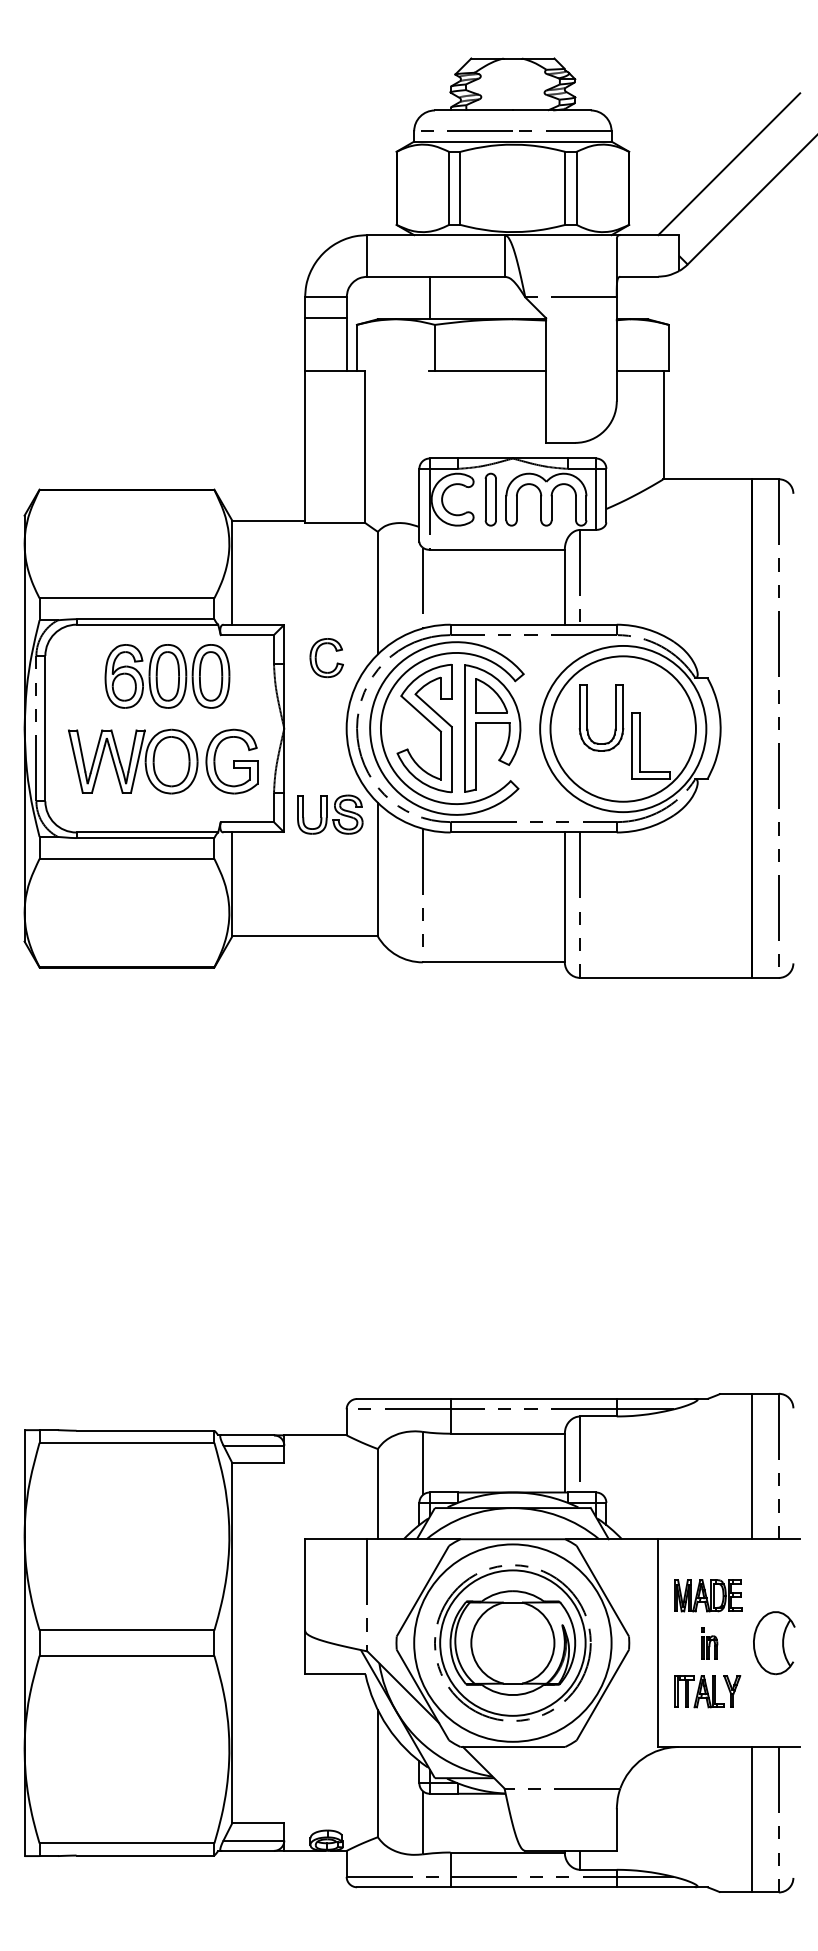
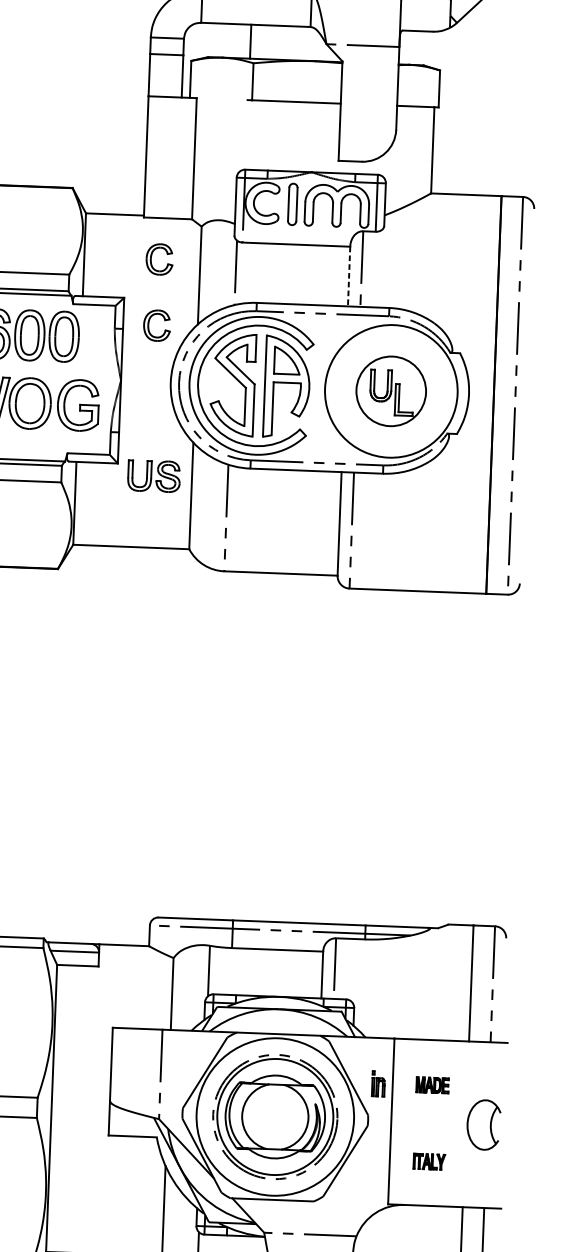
part: (316, 575) -> (151, 259), added
line: (564, 587) -> (348, 276), solid -> dashed
part: (622, 728) -> (390, 390), size x0.6
part: (330, 814) -> (154, 476), moved
part: (708, 1595) -> (432, 1085), size x0.6
part: (709, 1643) -> (378, 1083), moved
part: (707, 1691) -> (429, 1161), size x0.6

